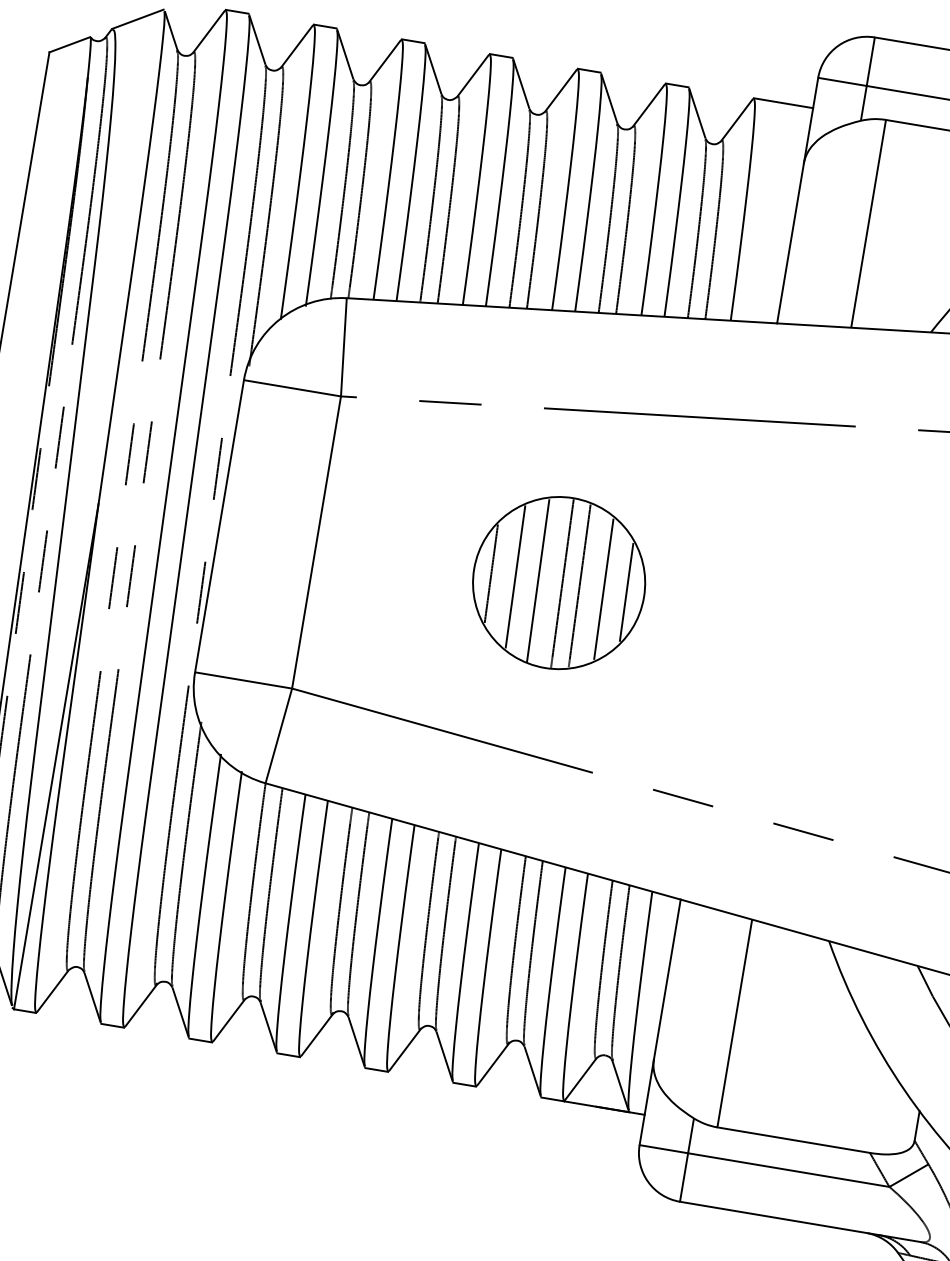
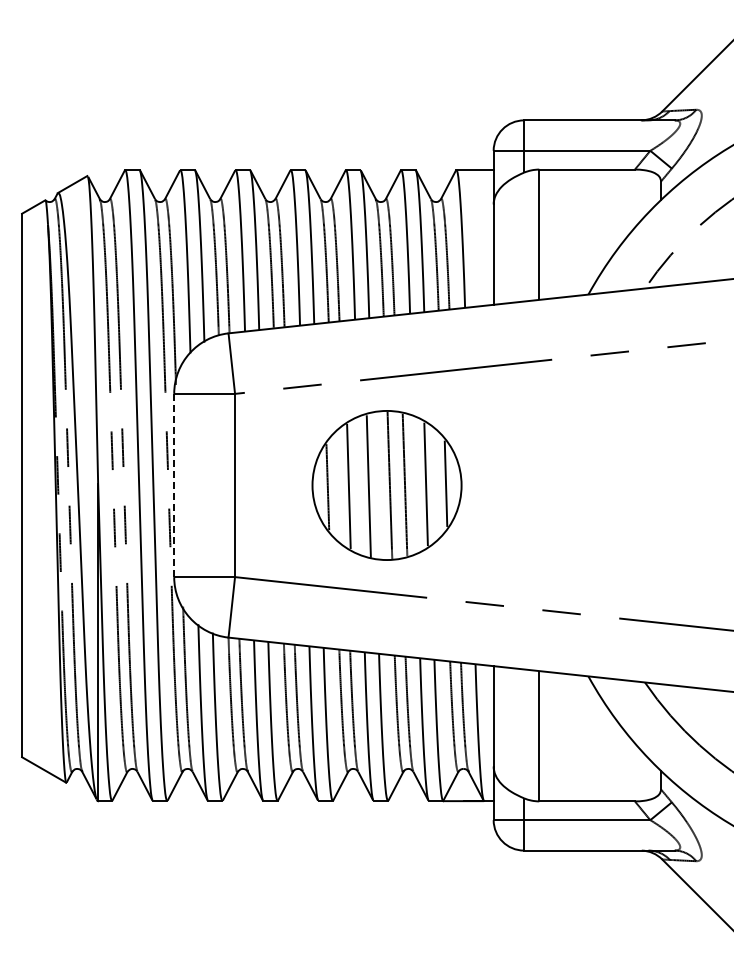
line: (219, 526) -> (174, 485), solid -> dashed
part: (559, 583) -> (387, 485), size x1.4

